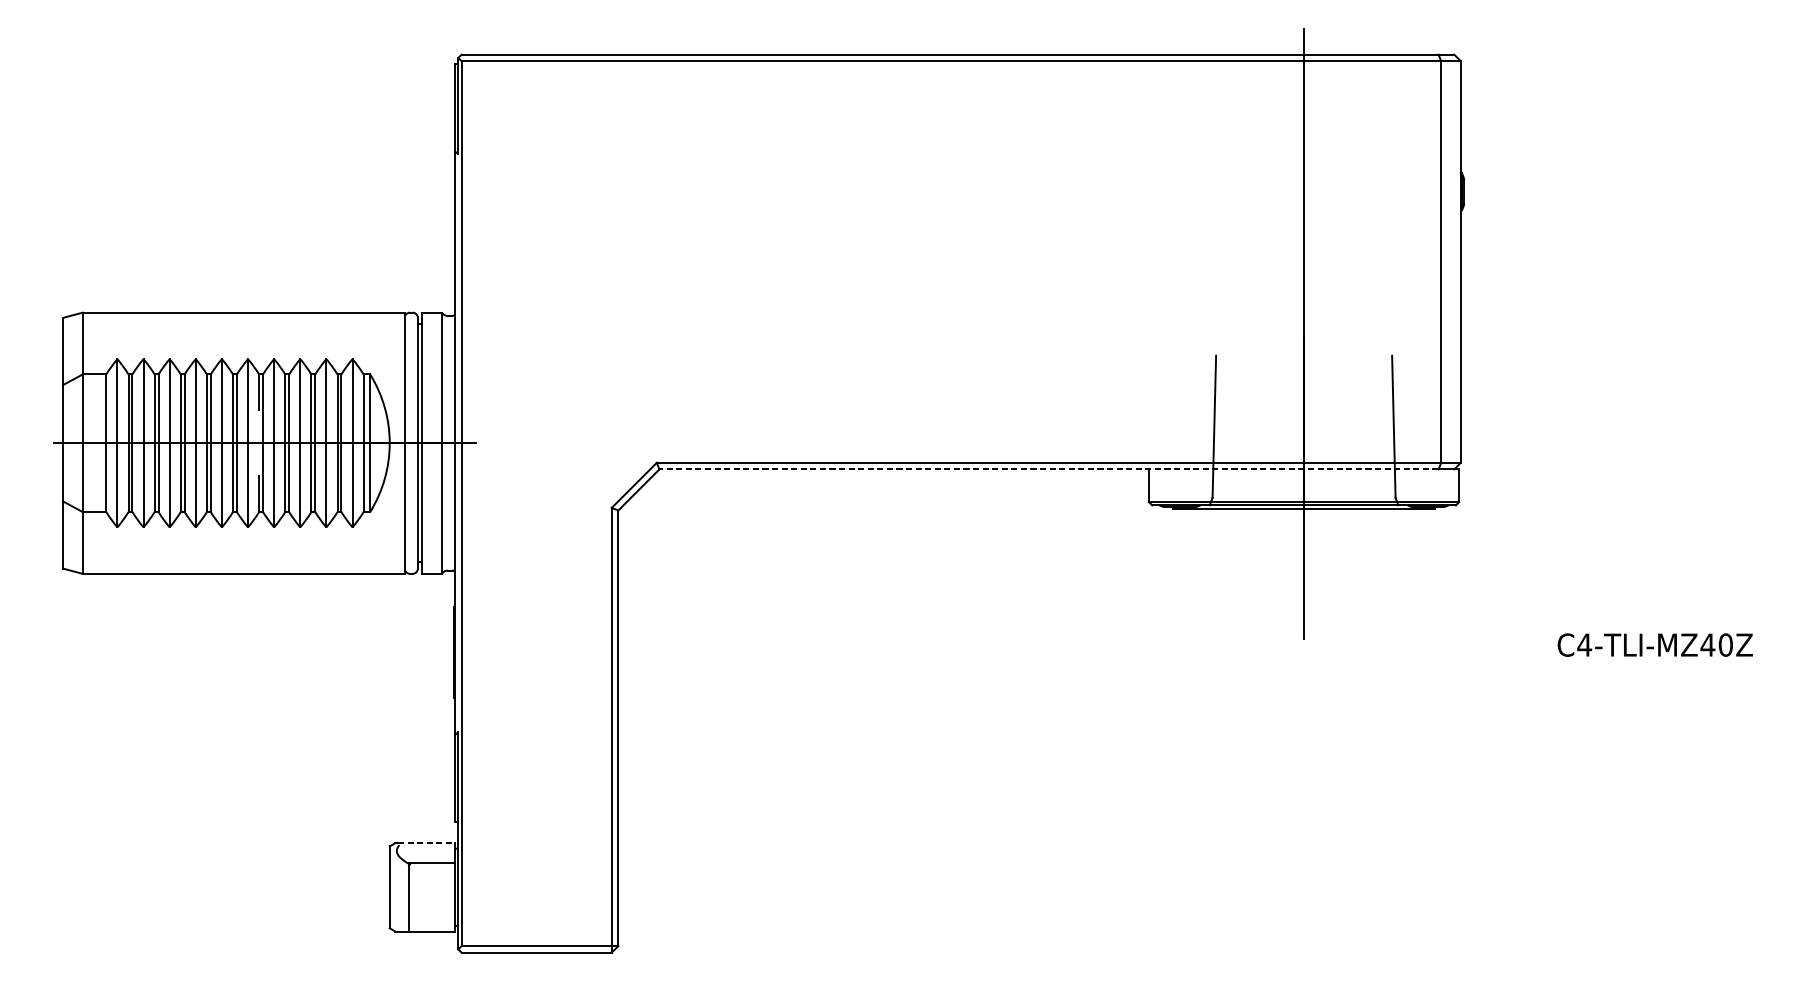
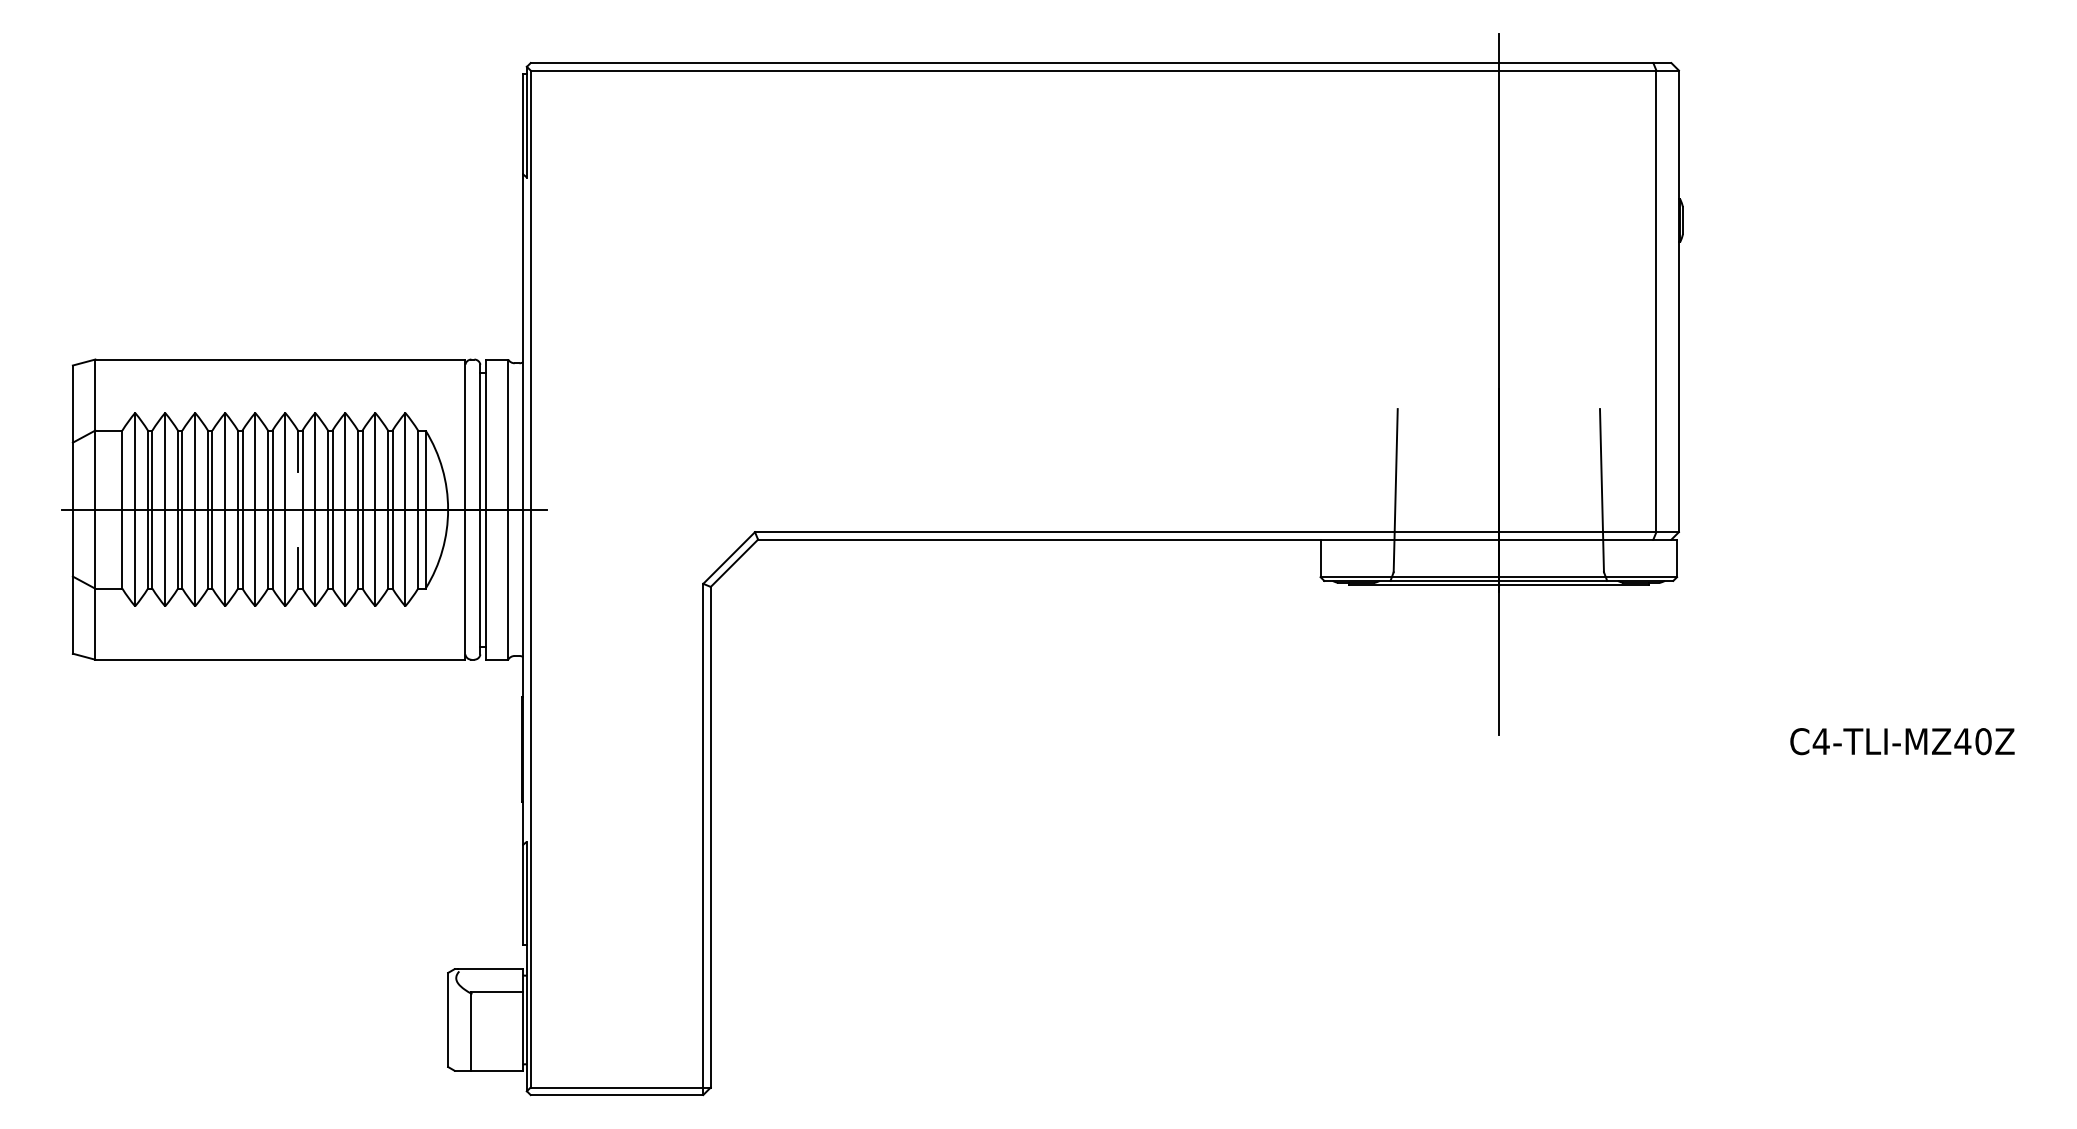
line: (1048, 469) -> (1205, 539), dashed -> solid
line: (426, 843) -> (490, 969), dashed -> solid

